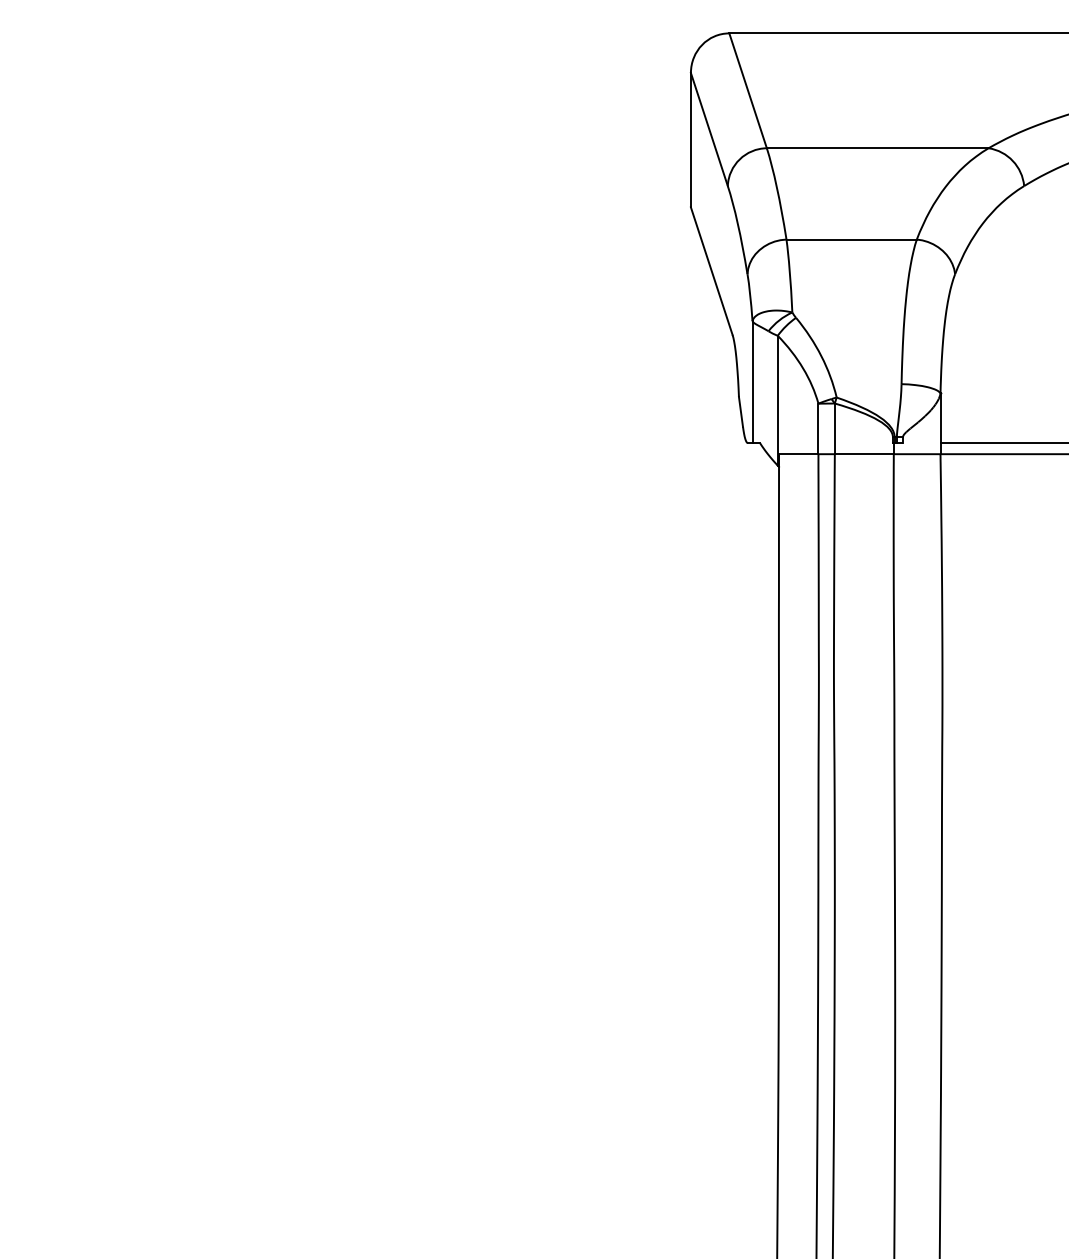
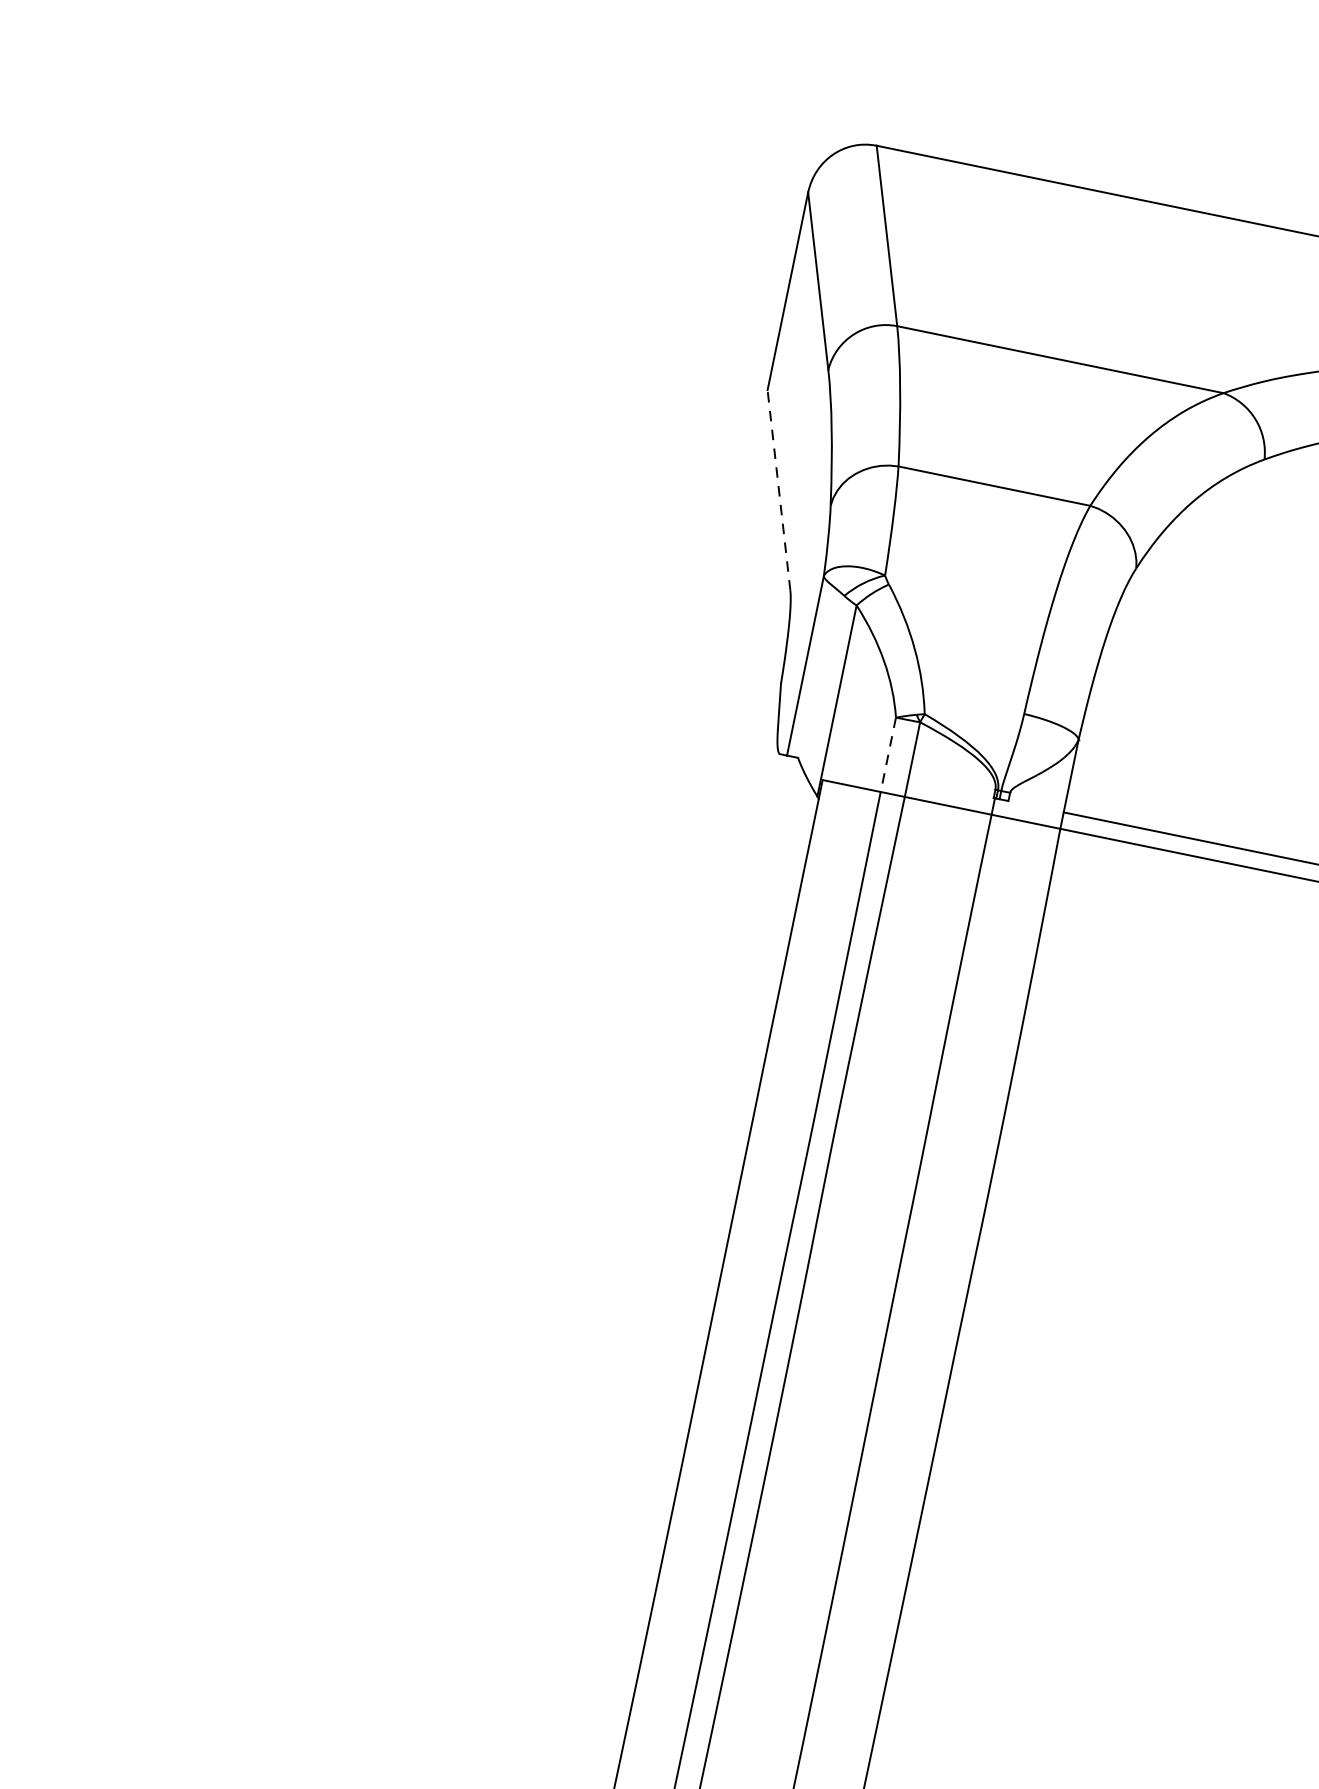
line: (711, 270) -> (778, 489), solid -> dashed
line: (818, 429) -> (888, 755), solid -> dashed

